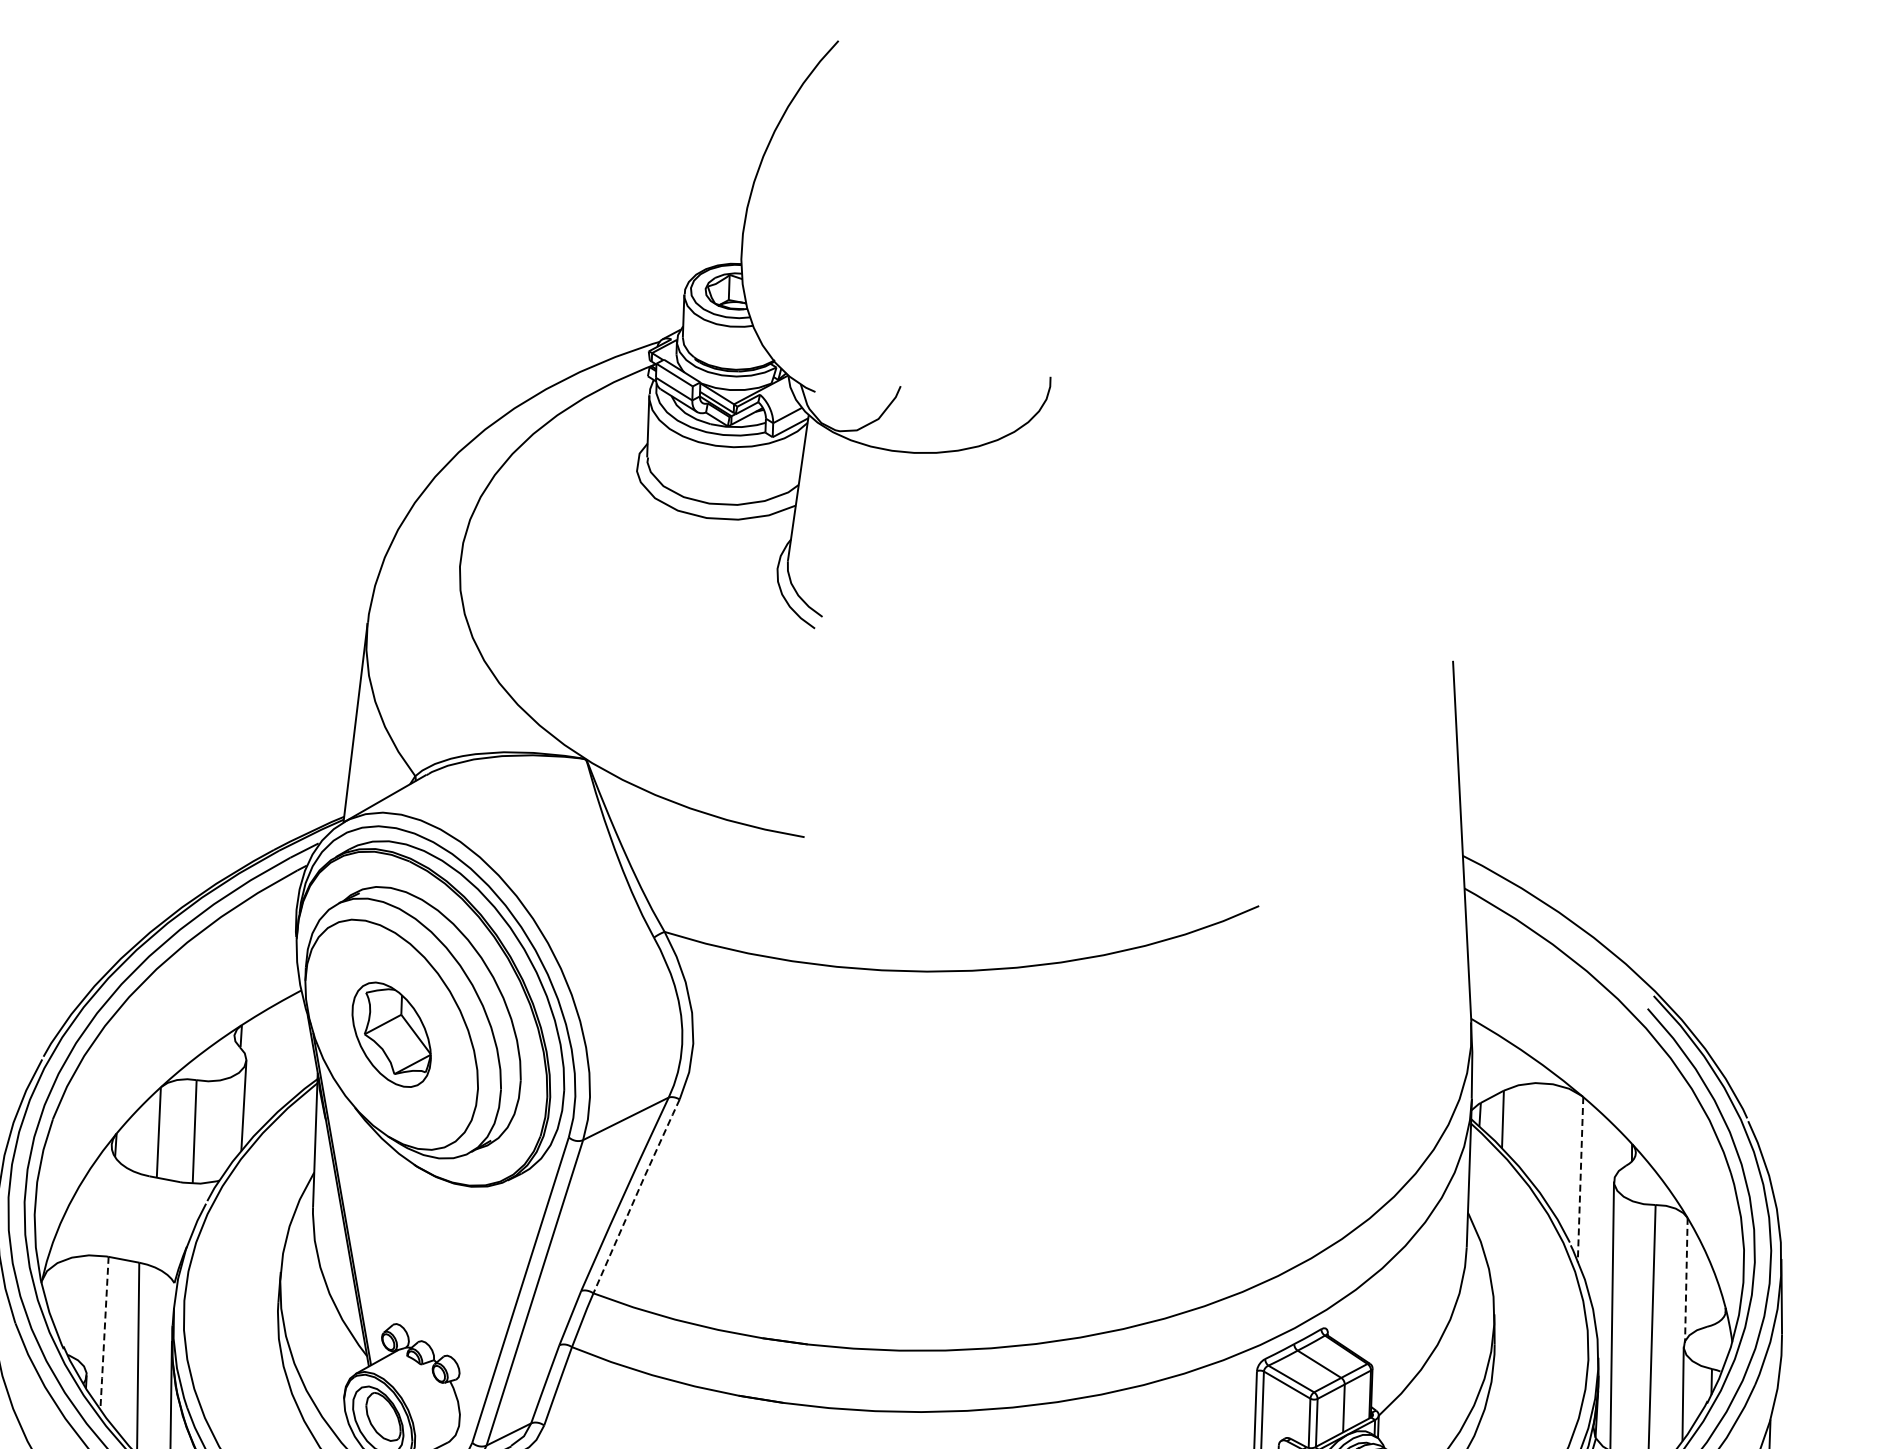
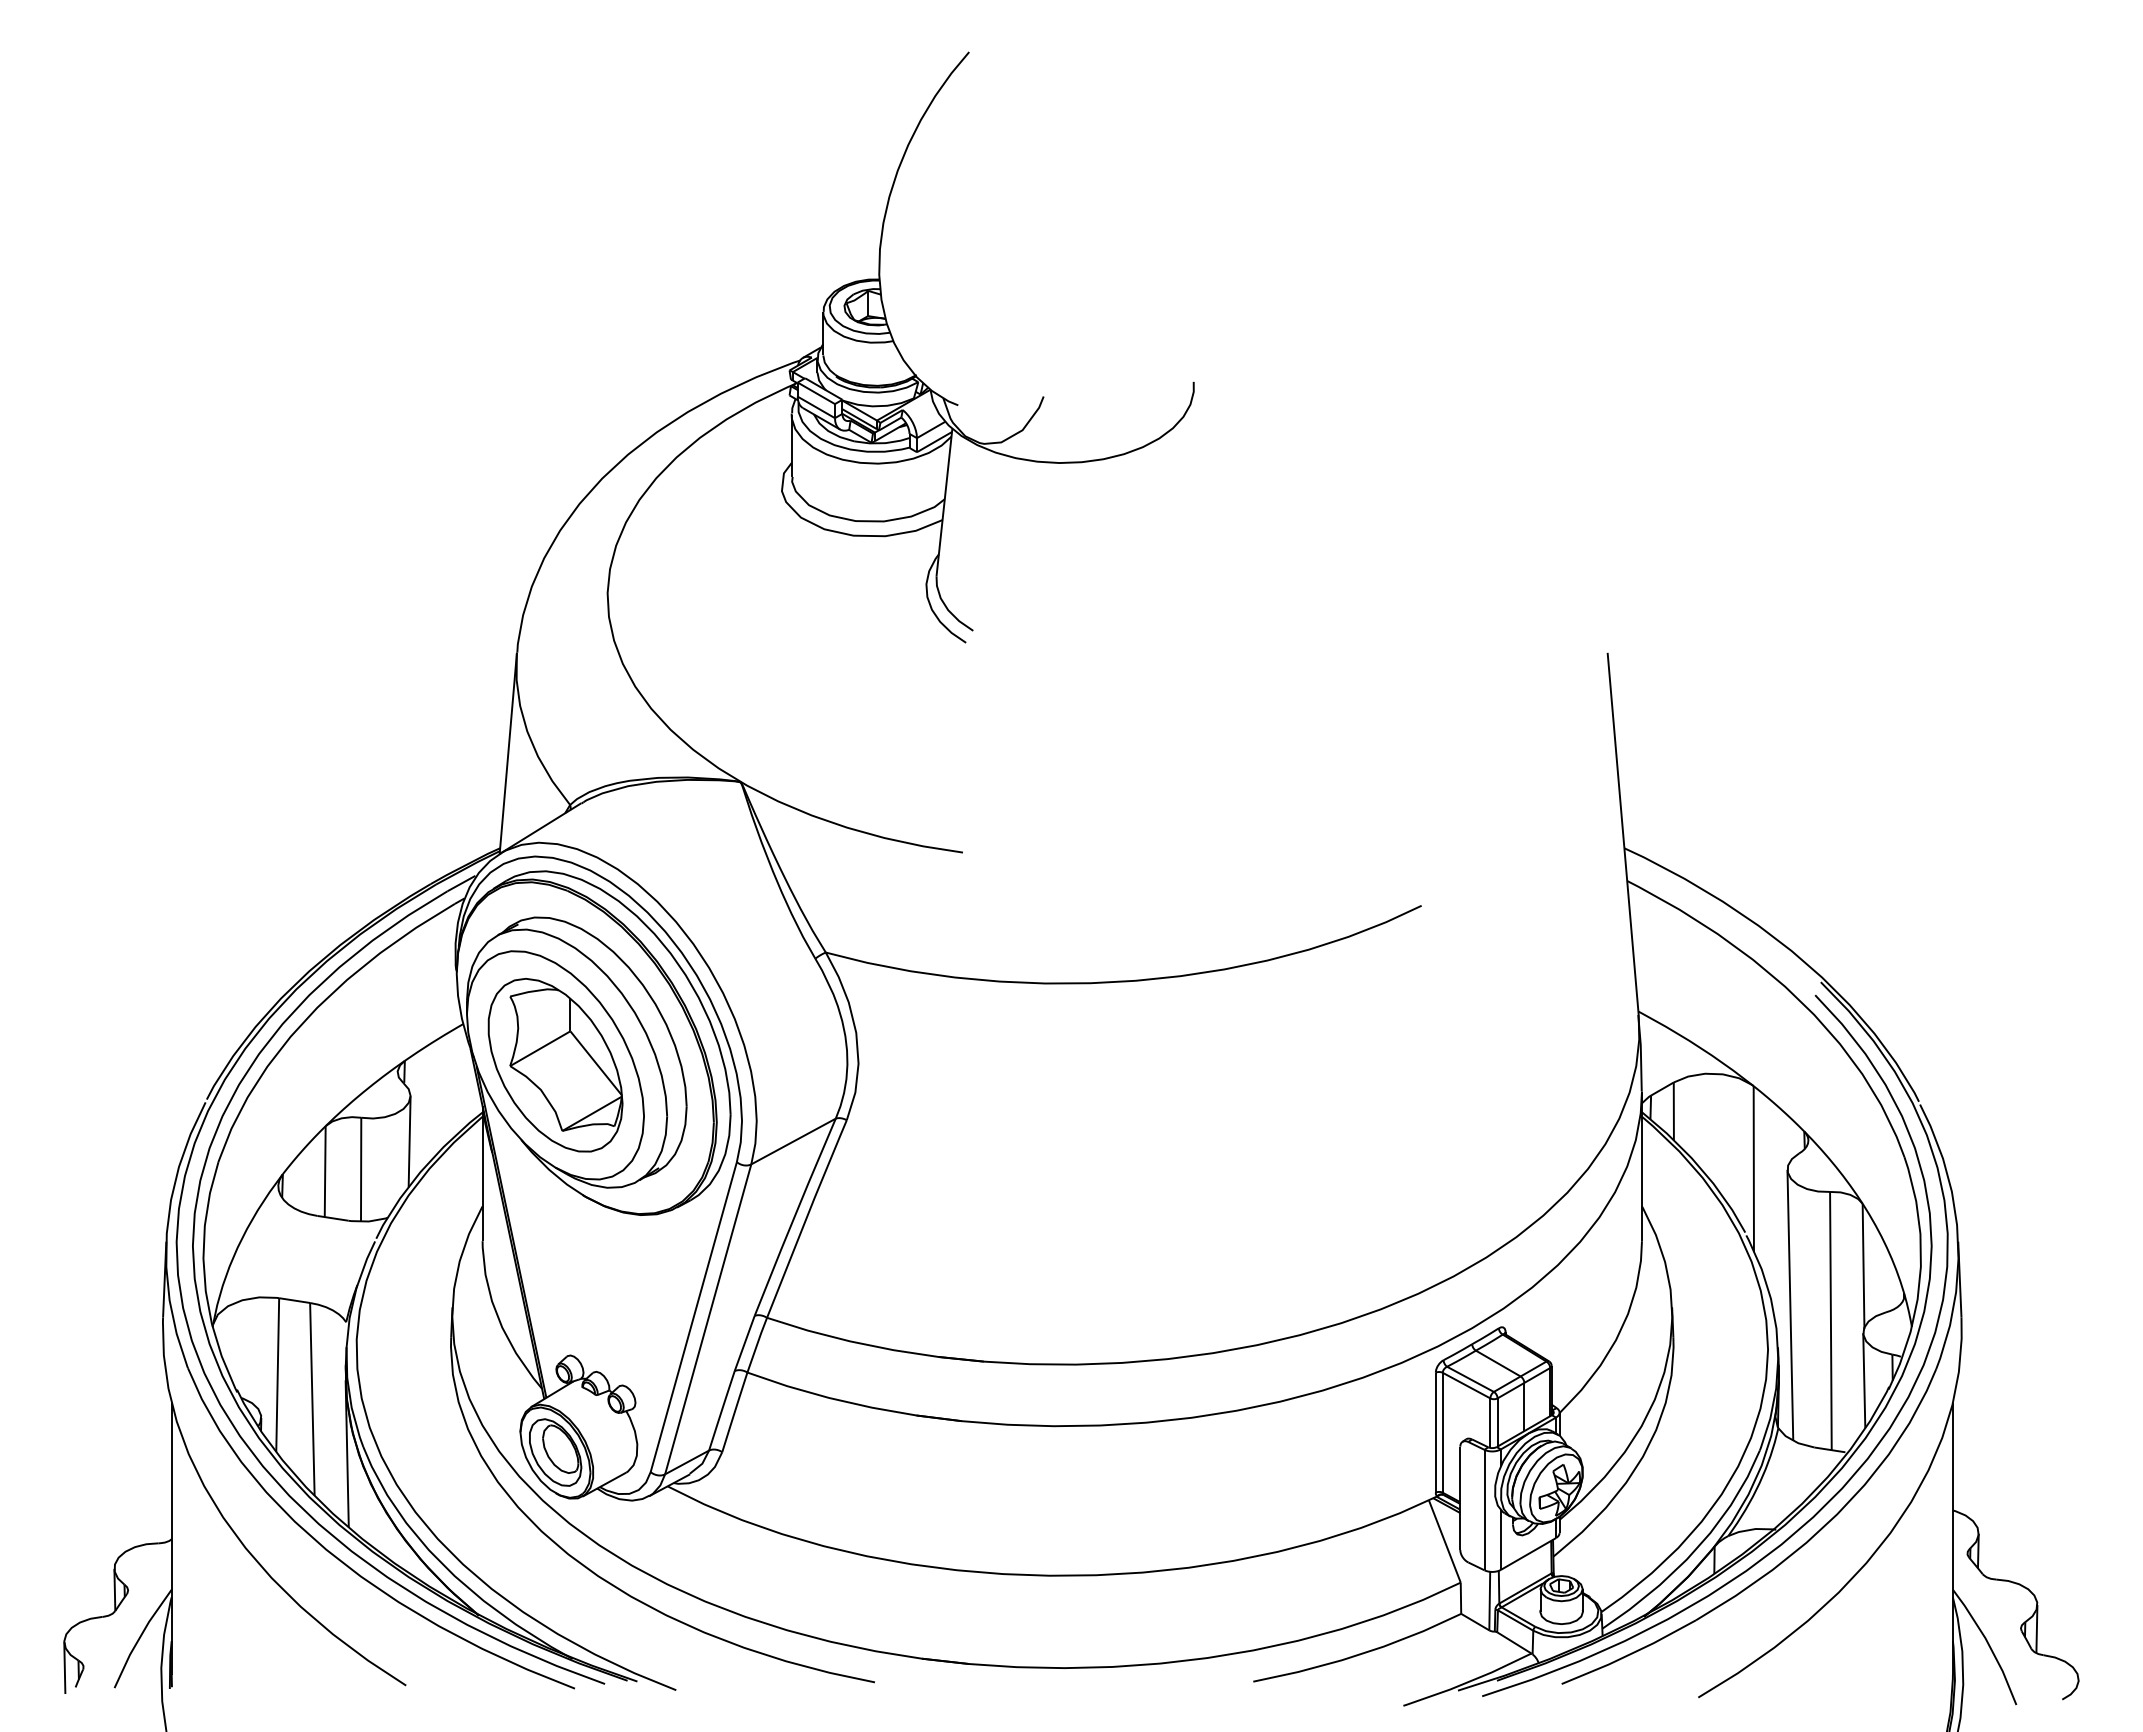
part: (391, 1034) -> (555, 1065), size x1.67
line: (1580, 1180) -> (1753, 1169), dashed -> solid
line: (636, 1194) -> (806, 1217), dashed -> solid
line: (1686, 1280) -> (1863, 1266), dashed -> solid
line: (104, 1333) -> (277, 1375), dashed -> solid

